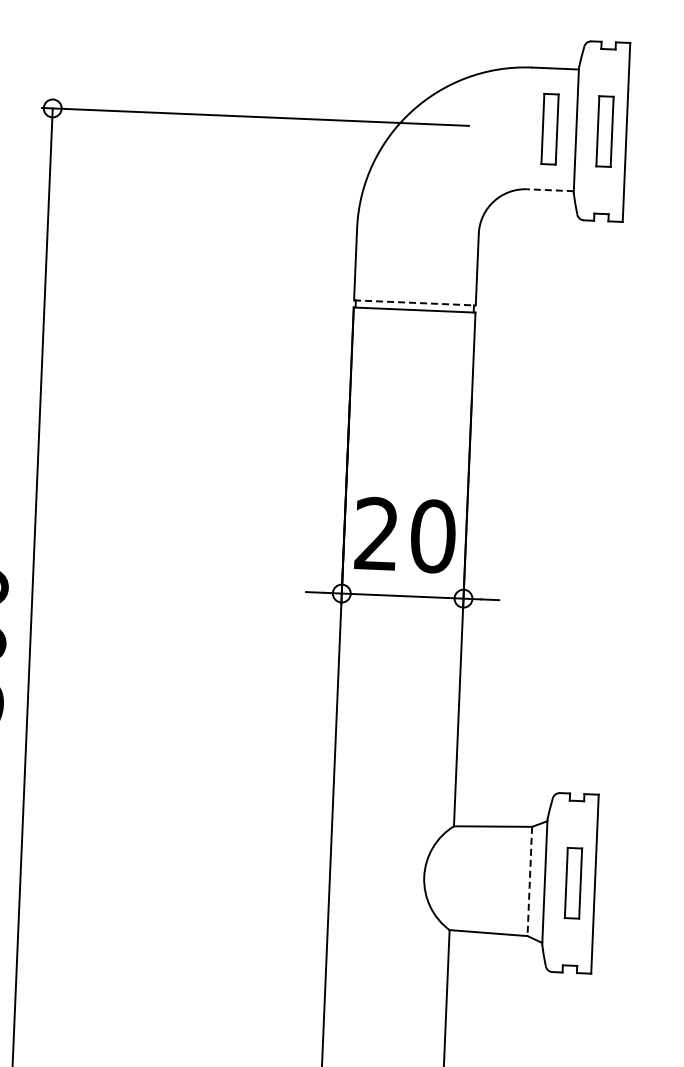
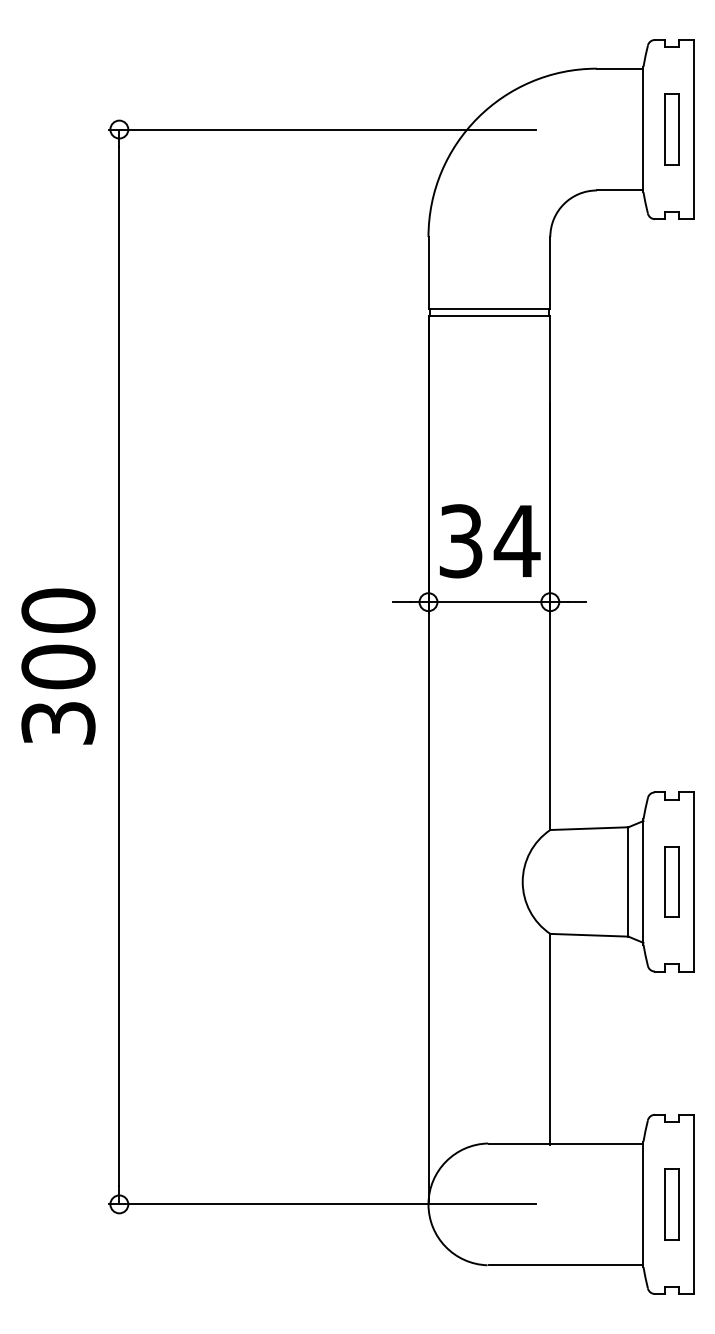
part: (549, 129) -> (616, 129), removed
line: (549, 190) -> (619, 190), dashed -> solid
line: (415, 302) -> (489, 308), dashed -> solid
text: (405, 535) -> (489, 541), 20 -> 34
line: (529, 881) -> (628, 881), dashed -> solid

